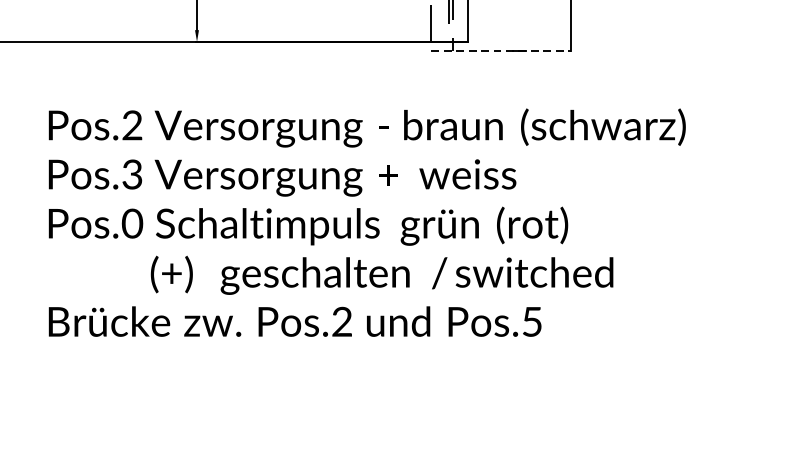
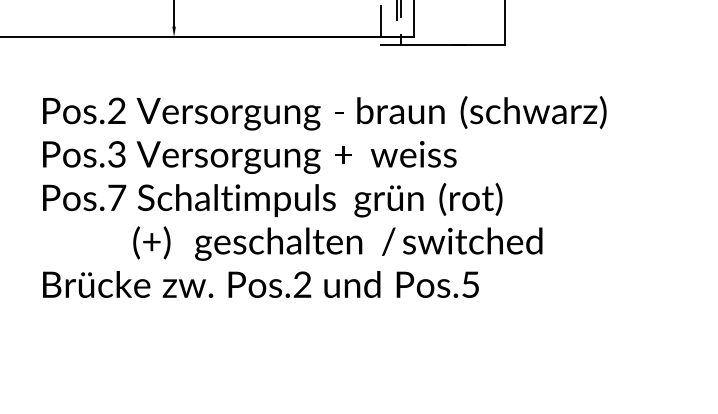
line: (501, 50) -> (443, 44), dashed -> solid
text: (131, 223) -> (116, 197), Pos.0 -> Pos.7

